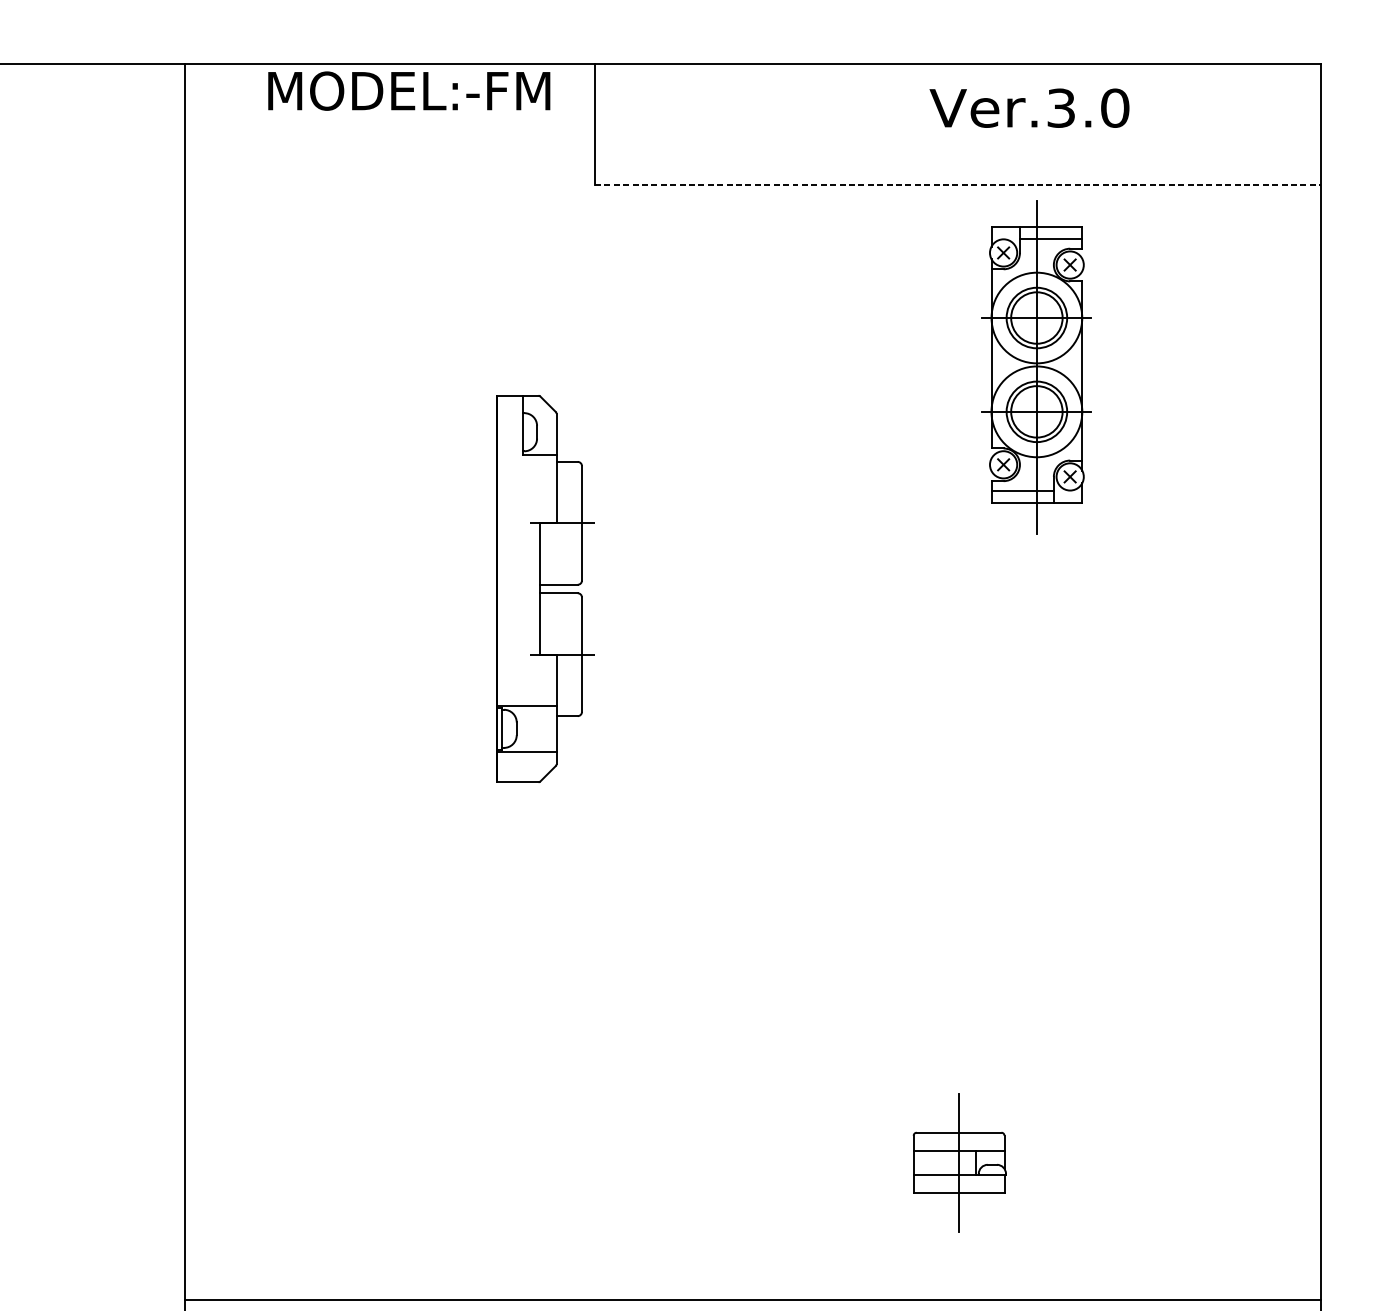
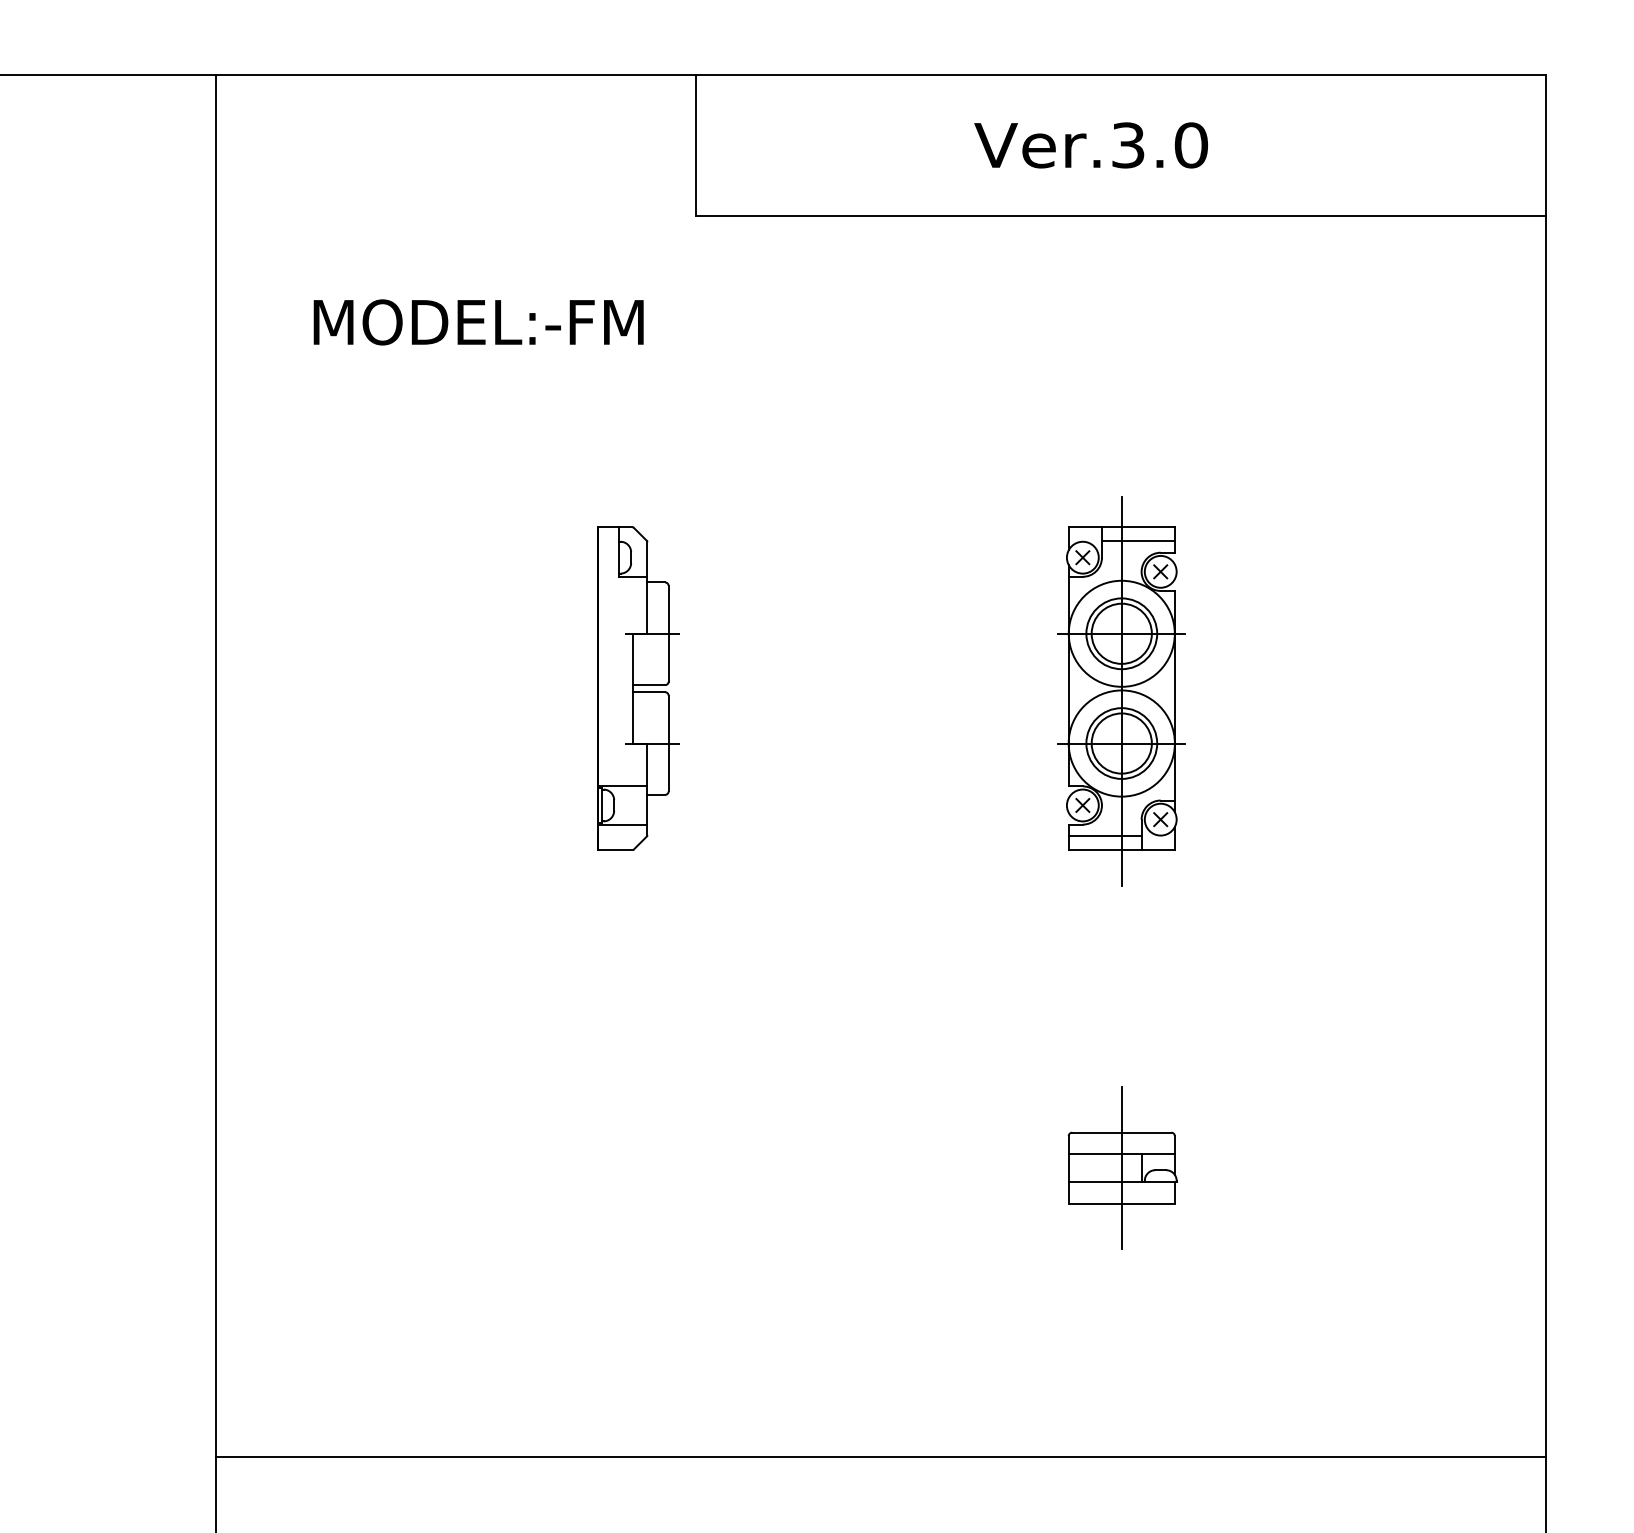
text: (409, 91) -> (478, 322), moved
text: (1028, 108) -> (1090, 145), moved
line: (957, 185) -> (1120, 216), dashed -> solid
part: (1036, 367) -> (1121, 691), moved
part: (545, 588) -> (638, 688), size x0.71
part: (959, 1162) -> (1122, 1167), moved
line: (752, 1300) -> (880, 1457), moved

